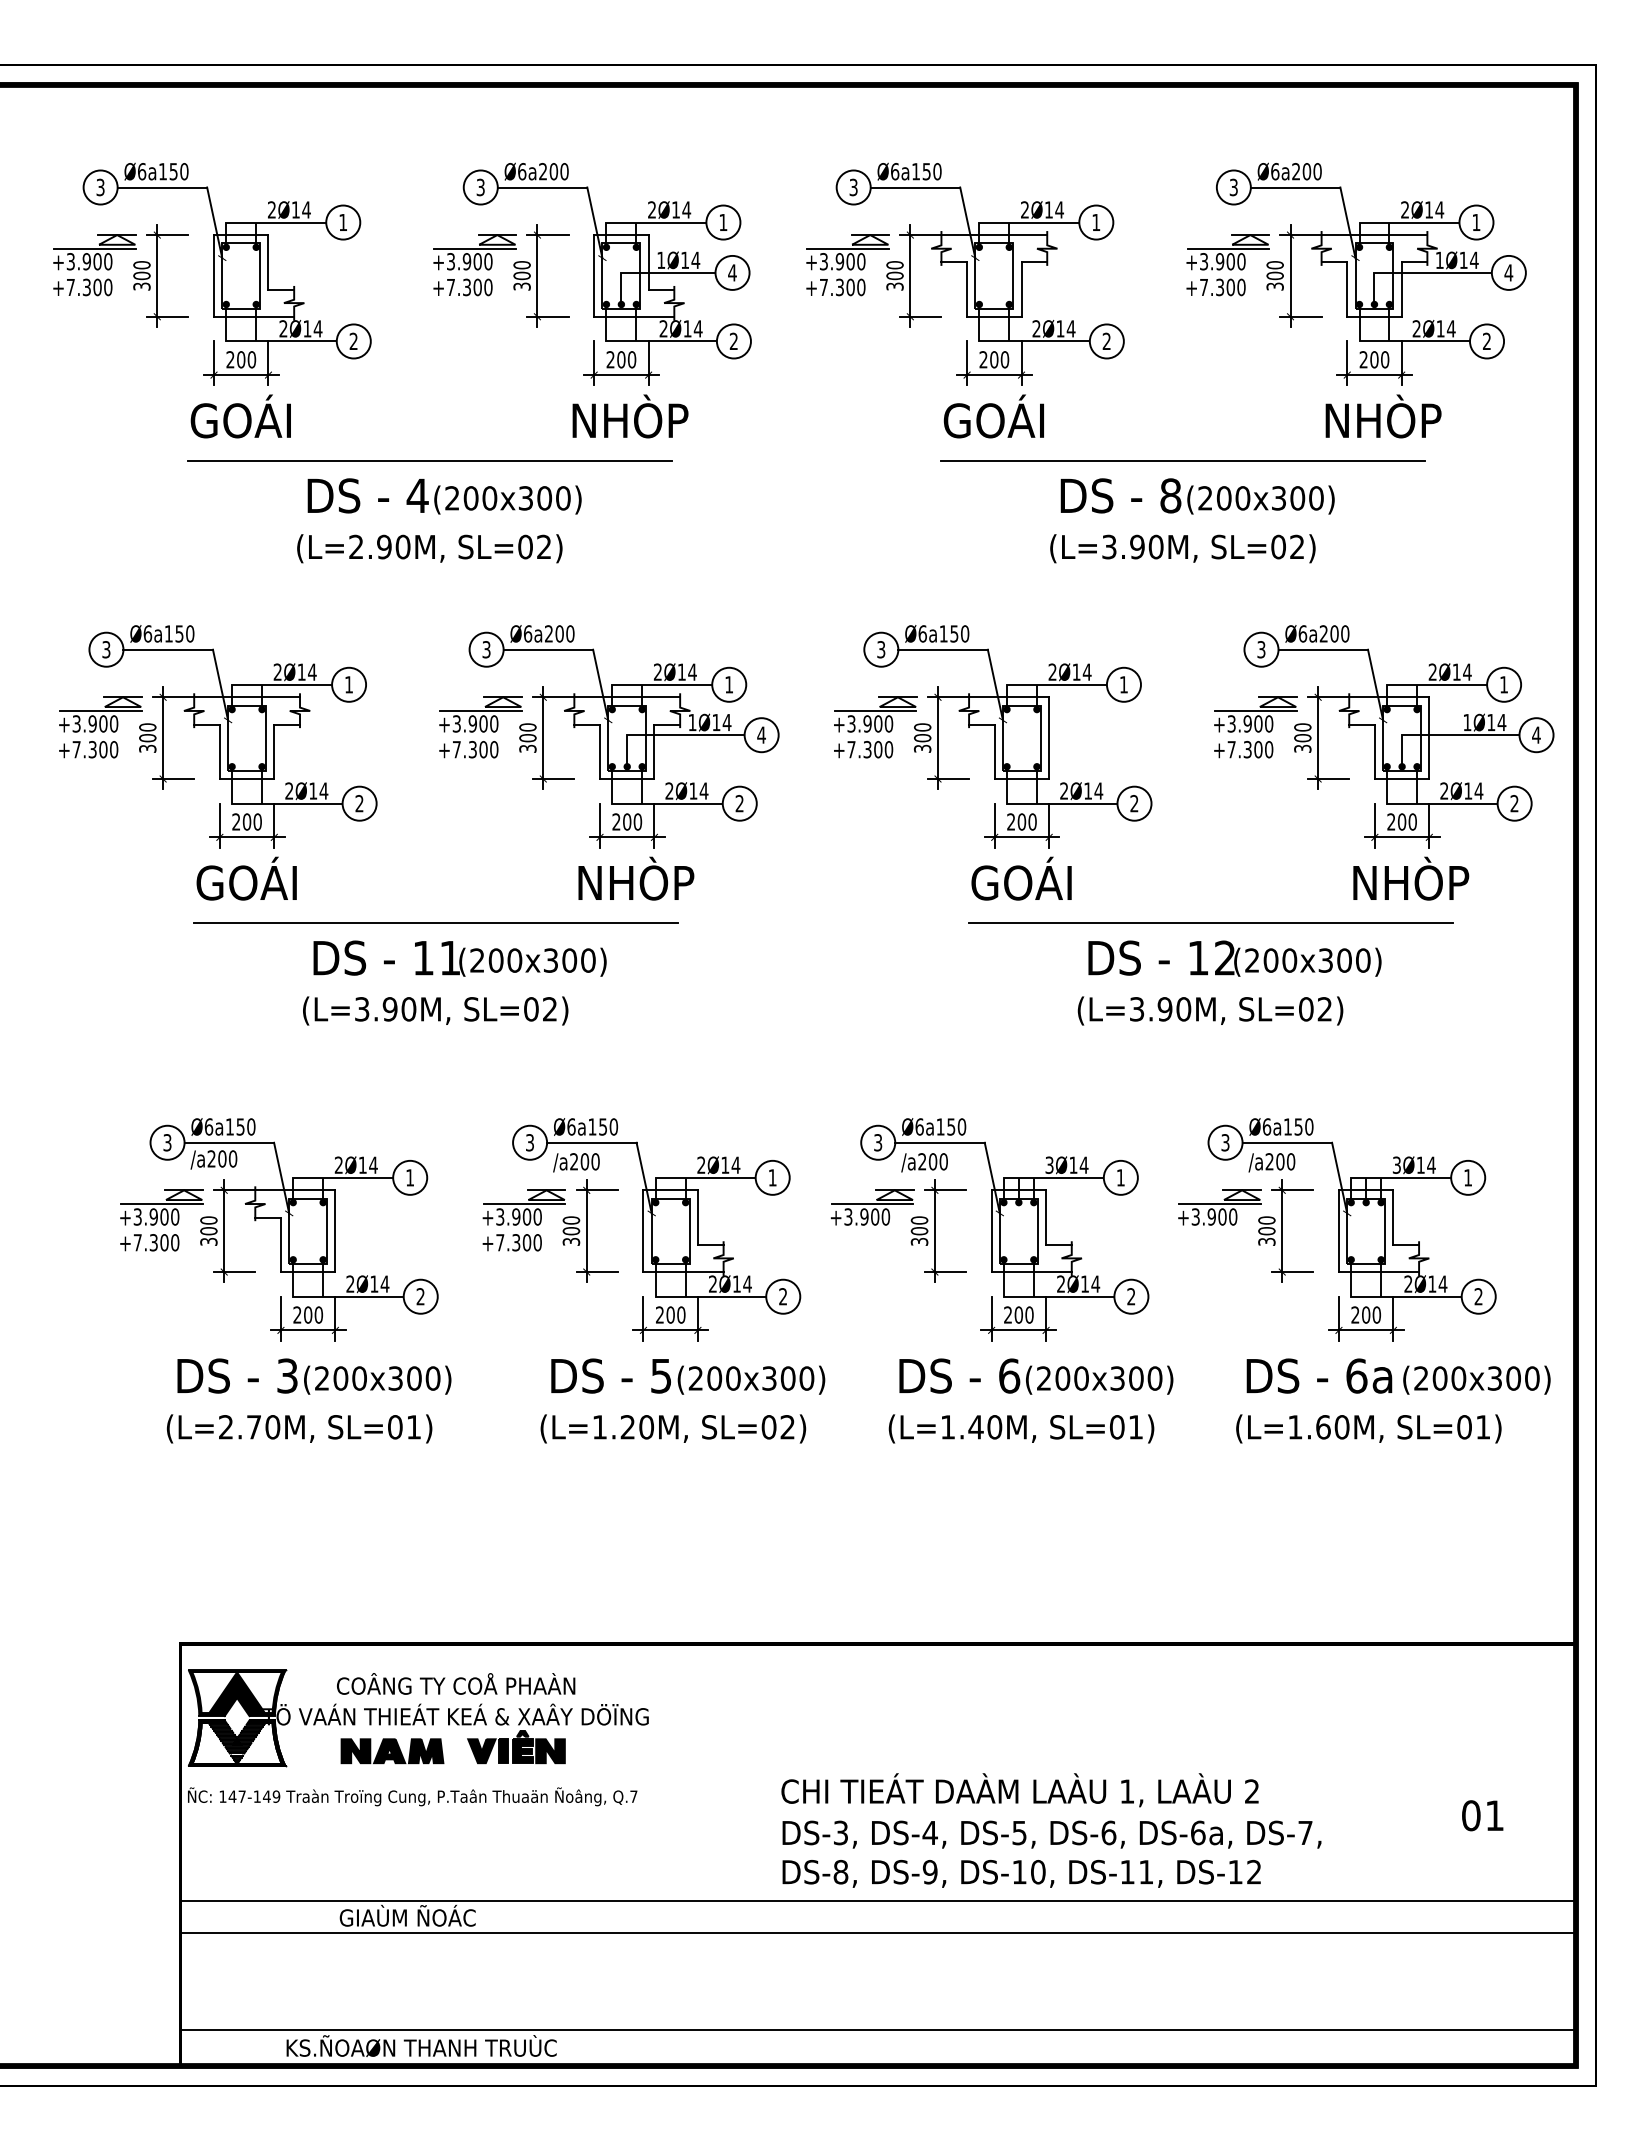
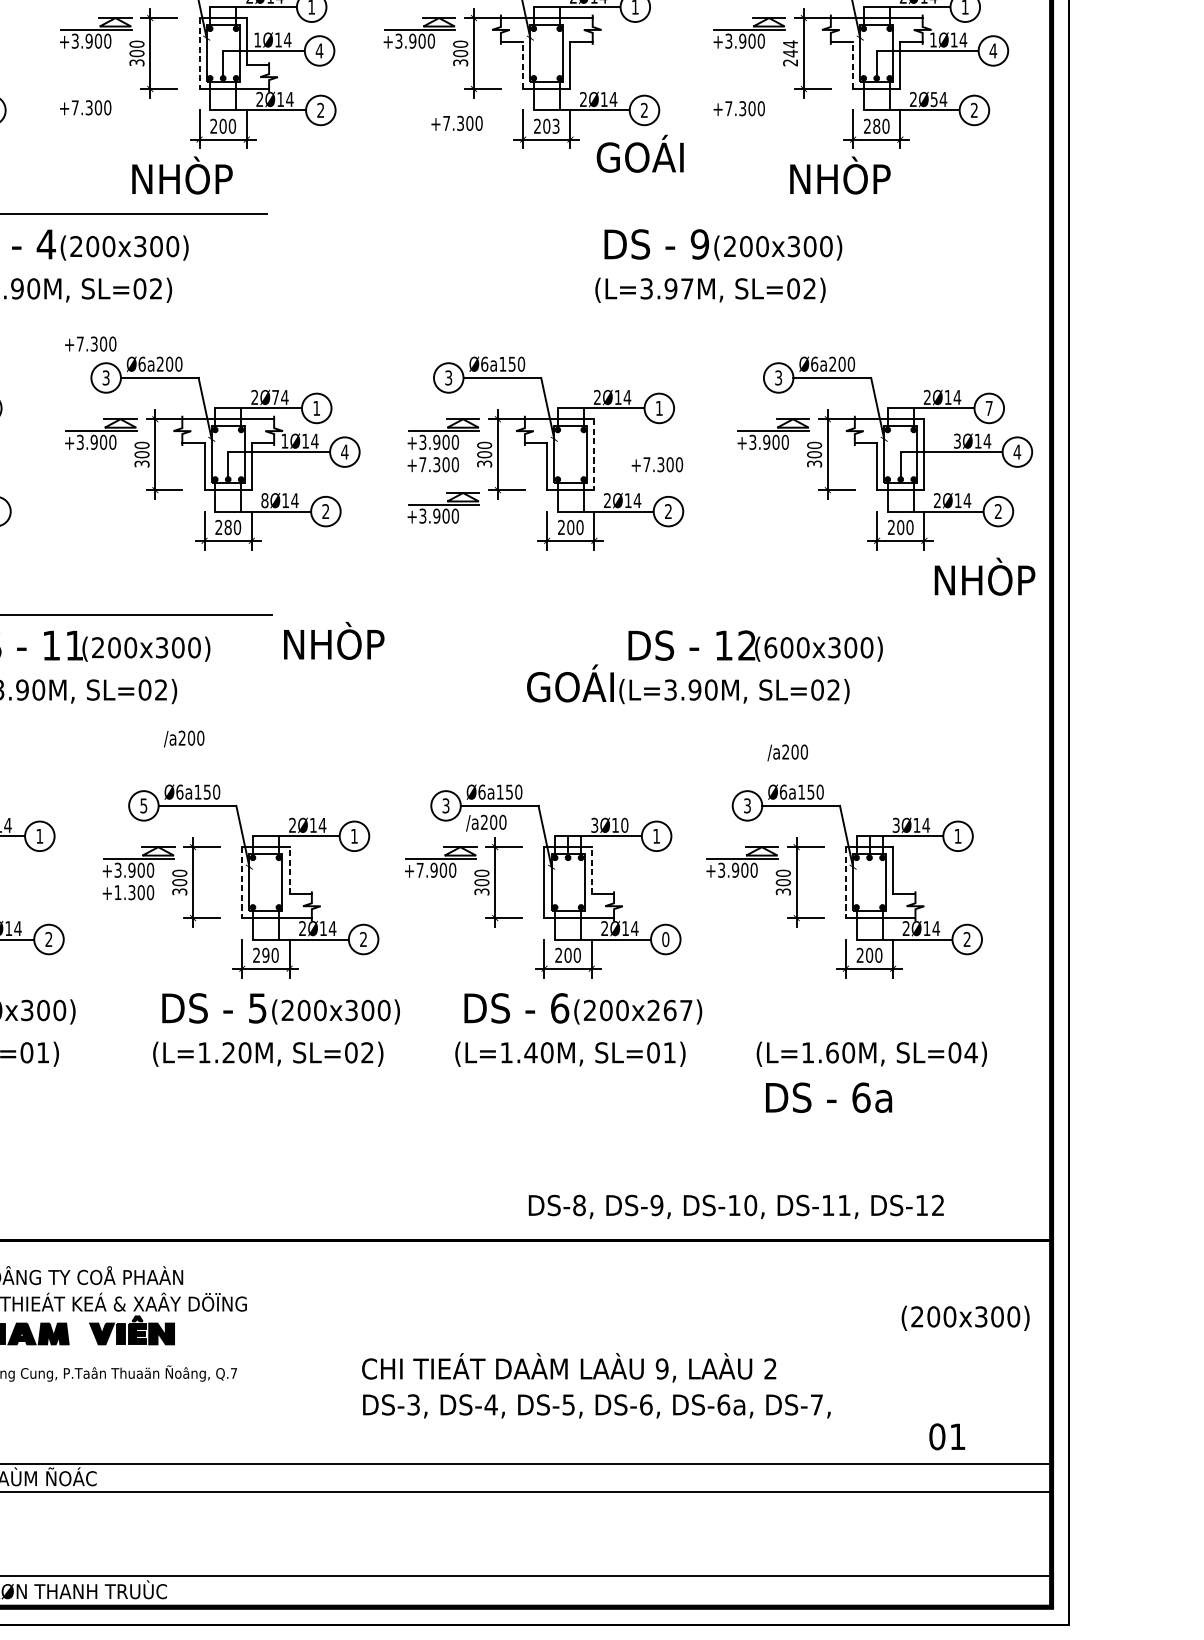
line: (594, 275) -> (199, 53), solid -> dashed
text: (1274, 275) -> (789, 53), 300 -> 244
text: (462, 287) -> (85, 107), moved
text: (835, 287) -> (456, 123), moved
text: (1215, 287) -> (738, 108), moved
line: (967, 289) -> (523, 65), solid -> dashed
line: (1347, 289) -> (853, 65), solid -> dashed
text: (1440, 328) -> (934, 99), 2Ø14 -> 2Ø54
text: (1004, 359) -> (555, 126), 200 -> 203
text: (1374, 359) -> (876, 126), 200 -> 280
text: (630, 416) -> (182, 175), moved
text: (993, 416) -> (639, 153), moved
text: (1383, 416) -> (840, 175), moved
line: (1182, 461) -> (710, 214), removed
text: (1170, 495) -> (699, 244), 8 -> 9
text: (1155, 546) -> (686, 288), (L=3.90M, -> (L=3.97M,
text: (681, 671) -> (275, 396), 2Ø14 -> 2Ø74
text: (1503, 684) -> (988, 408), 1 -> 7
text: (1467, 722) -> (957, 441), 1Ø14 -> 3Ø14
line: (1049, 738) -> (594, 455), solid -> dashed
text: (468, 749) -> (90, 343), moved
text: (1243, 749) -> (657, 464), moved
text: (669, 790) -> (264, 500), 2Ø14 -> 8Ø14
part: (875, 799) -> (443, 507), added
text: (627, 821) -> (228, 527), 200 -> 280
text: (636, 878) -> (334, 640), moved
text: (1021, 878) -> (570, 683), moved
text: (1411, 878) -> (985, 576), moved
line: (1210, 923) -> (734, 615), removed
text: (1252, 960) -> (770, 647), (200x300) -> (600x300)
text: (529, 1142) -> (143, 805), 3 -> 5
text: (576, 1162) -> (184, 738), moved
text: (1271, 1162) -> (787, 752), moved
text: (1083, 1164) -> (624, 824), 3Ø14 -> 3Ø10
text: (848, 1216) -> (420, 869), +3.900 -> +7.900
line: (697, 1217) -> (289, 870), solid -> dashed
line: (1046, 1217) -> (592, 870), solid -> dashed
line: (643, 1231) -> (242, 882), solid -> dashed
line: (1338, 1231) -> (845, 882), solid -> dashed
text: (500, 1242) -> (118, 892), +7.300 -> +1.300
text: (1131, 1296) -> (665, 939), 2 -> 0
text: (670, 1314) -> (265, 954), 200 -> 290
text: (1319, 1375) -> (829, 1097), moved
text: (1136, 1378) -> (670, 1010), (200x300) -> (200x267)
text: (1476, 1379) -> (965, 1317), moved
text: (1482, 1427) -> (970, 1053), SL=01) -> SL=04)
text: (1127, 1791) -> (662, 1368), 1, -> 9,
text: (1482, 1815) -> (947, 1436), moved
text: (1021, 1873) -> (736, 1206), moved

